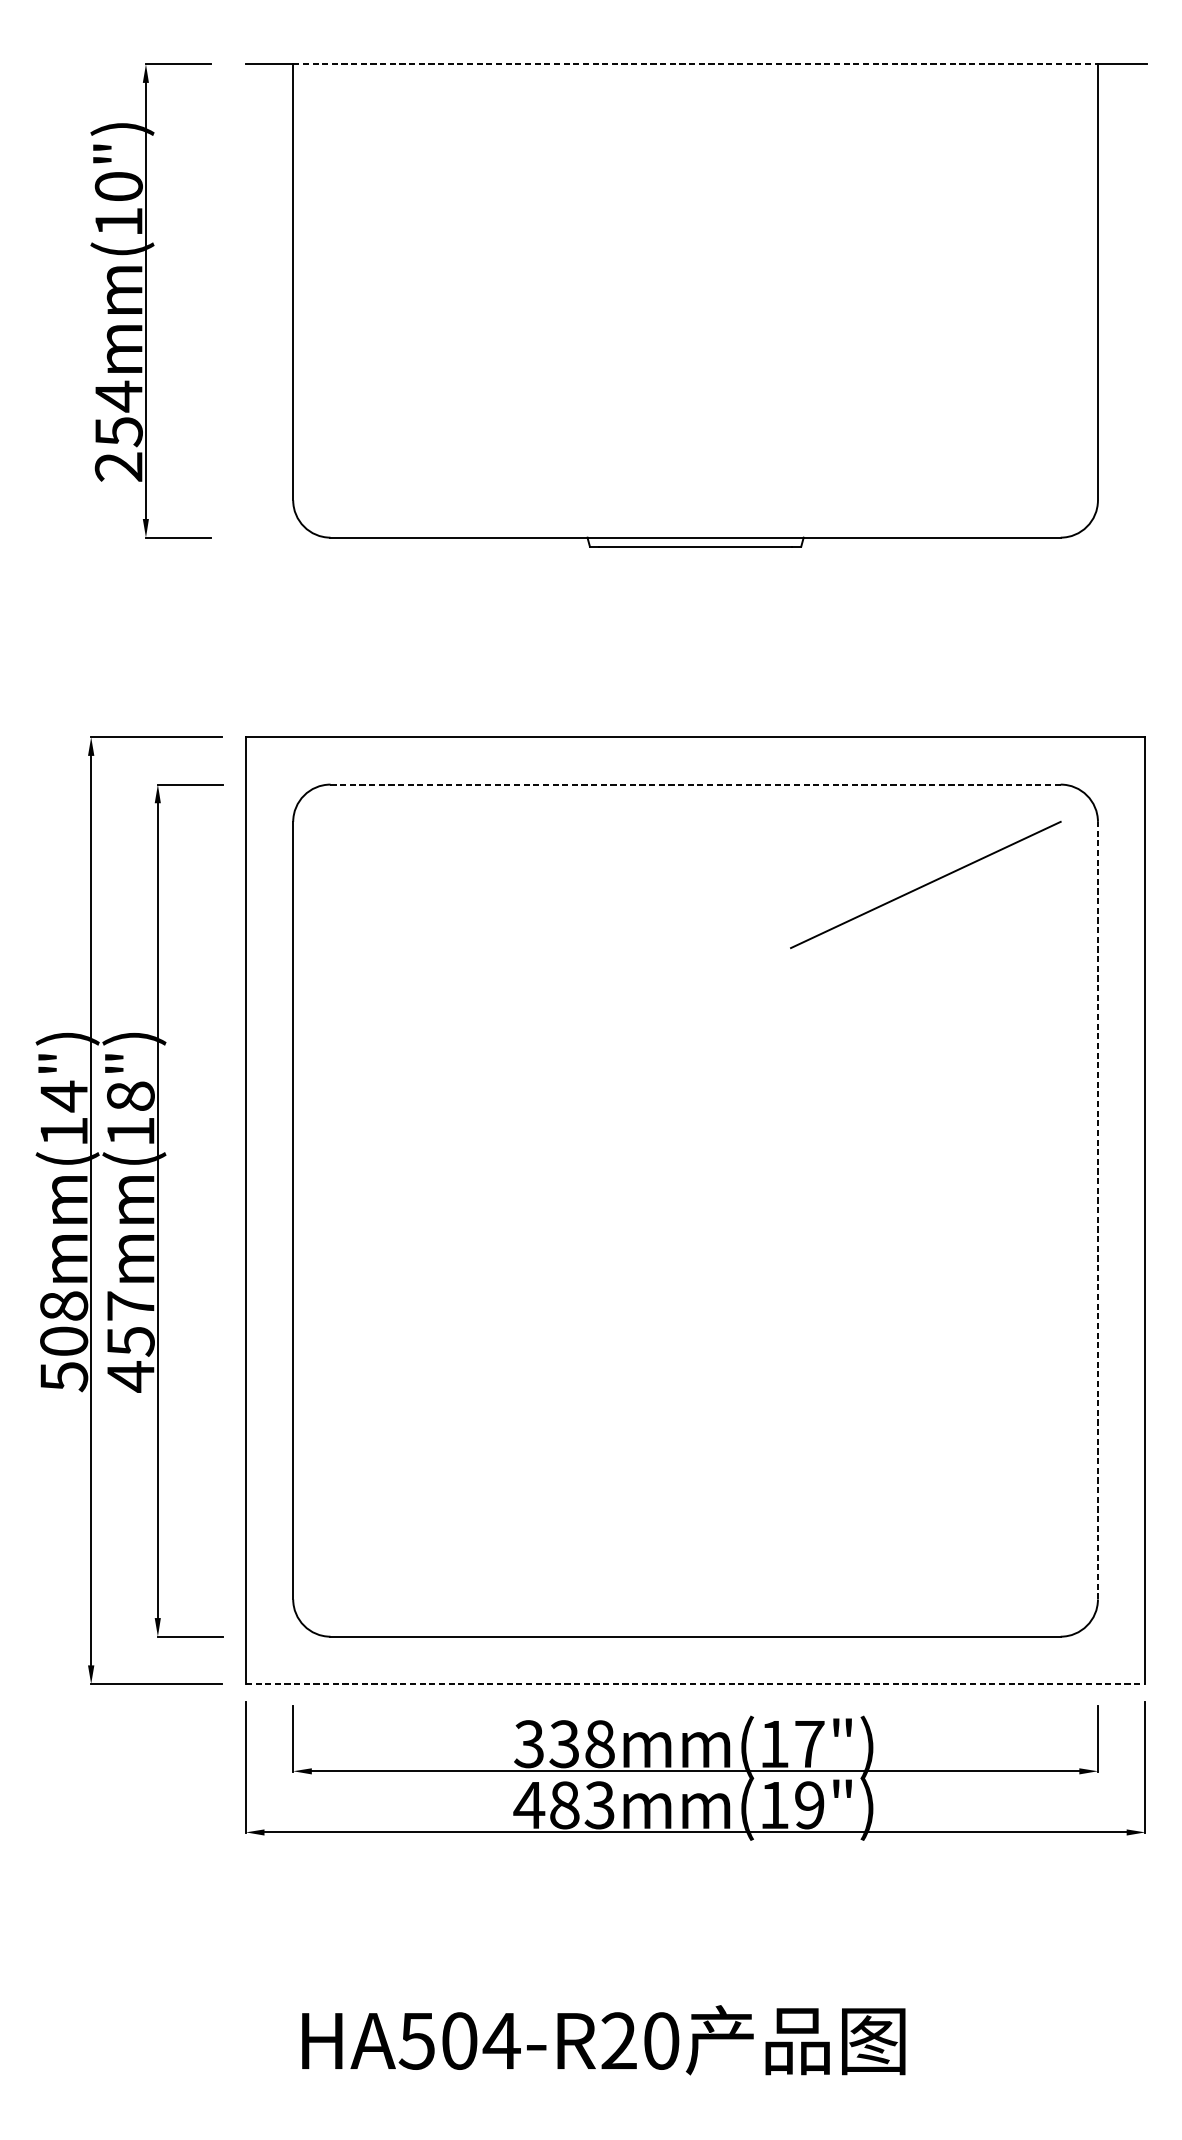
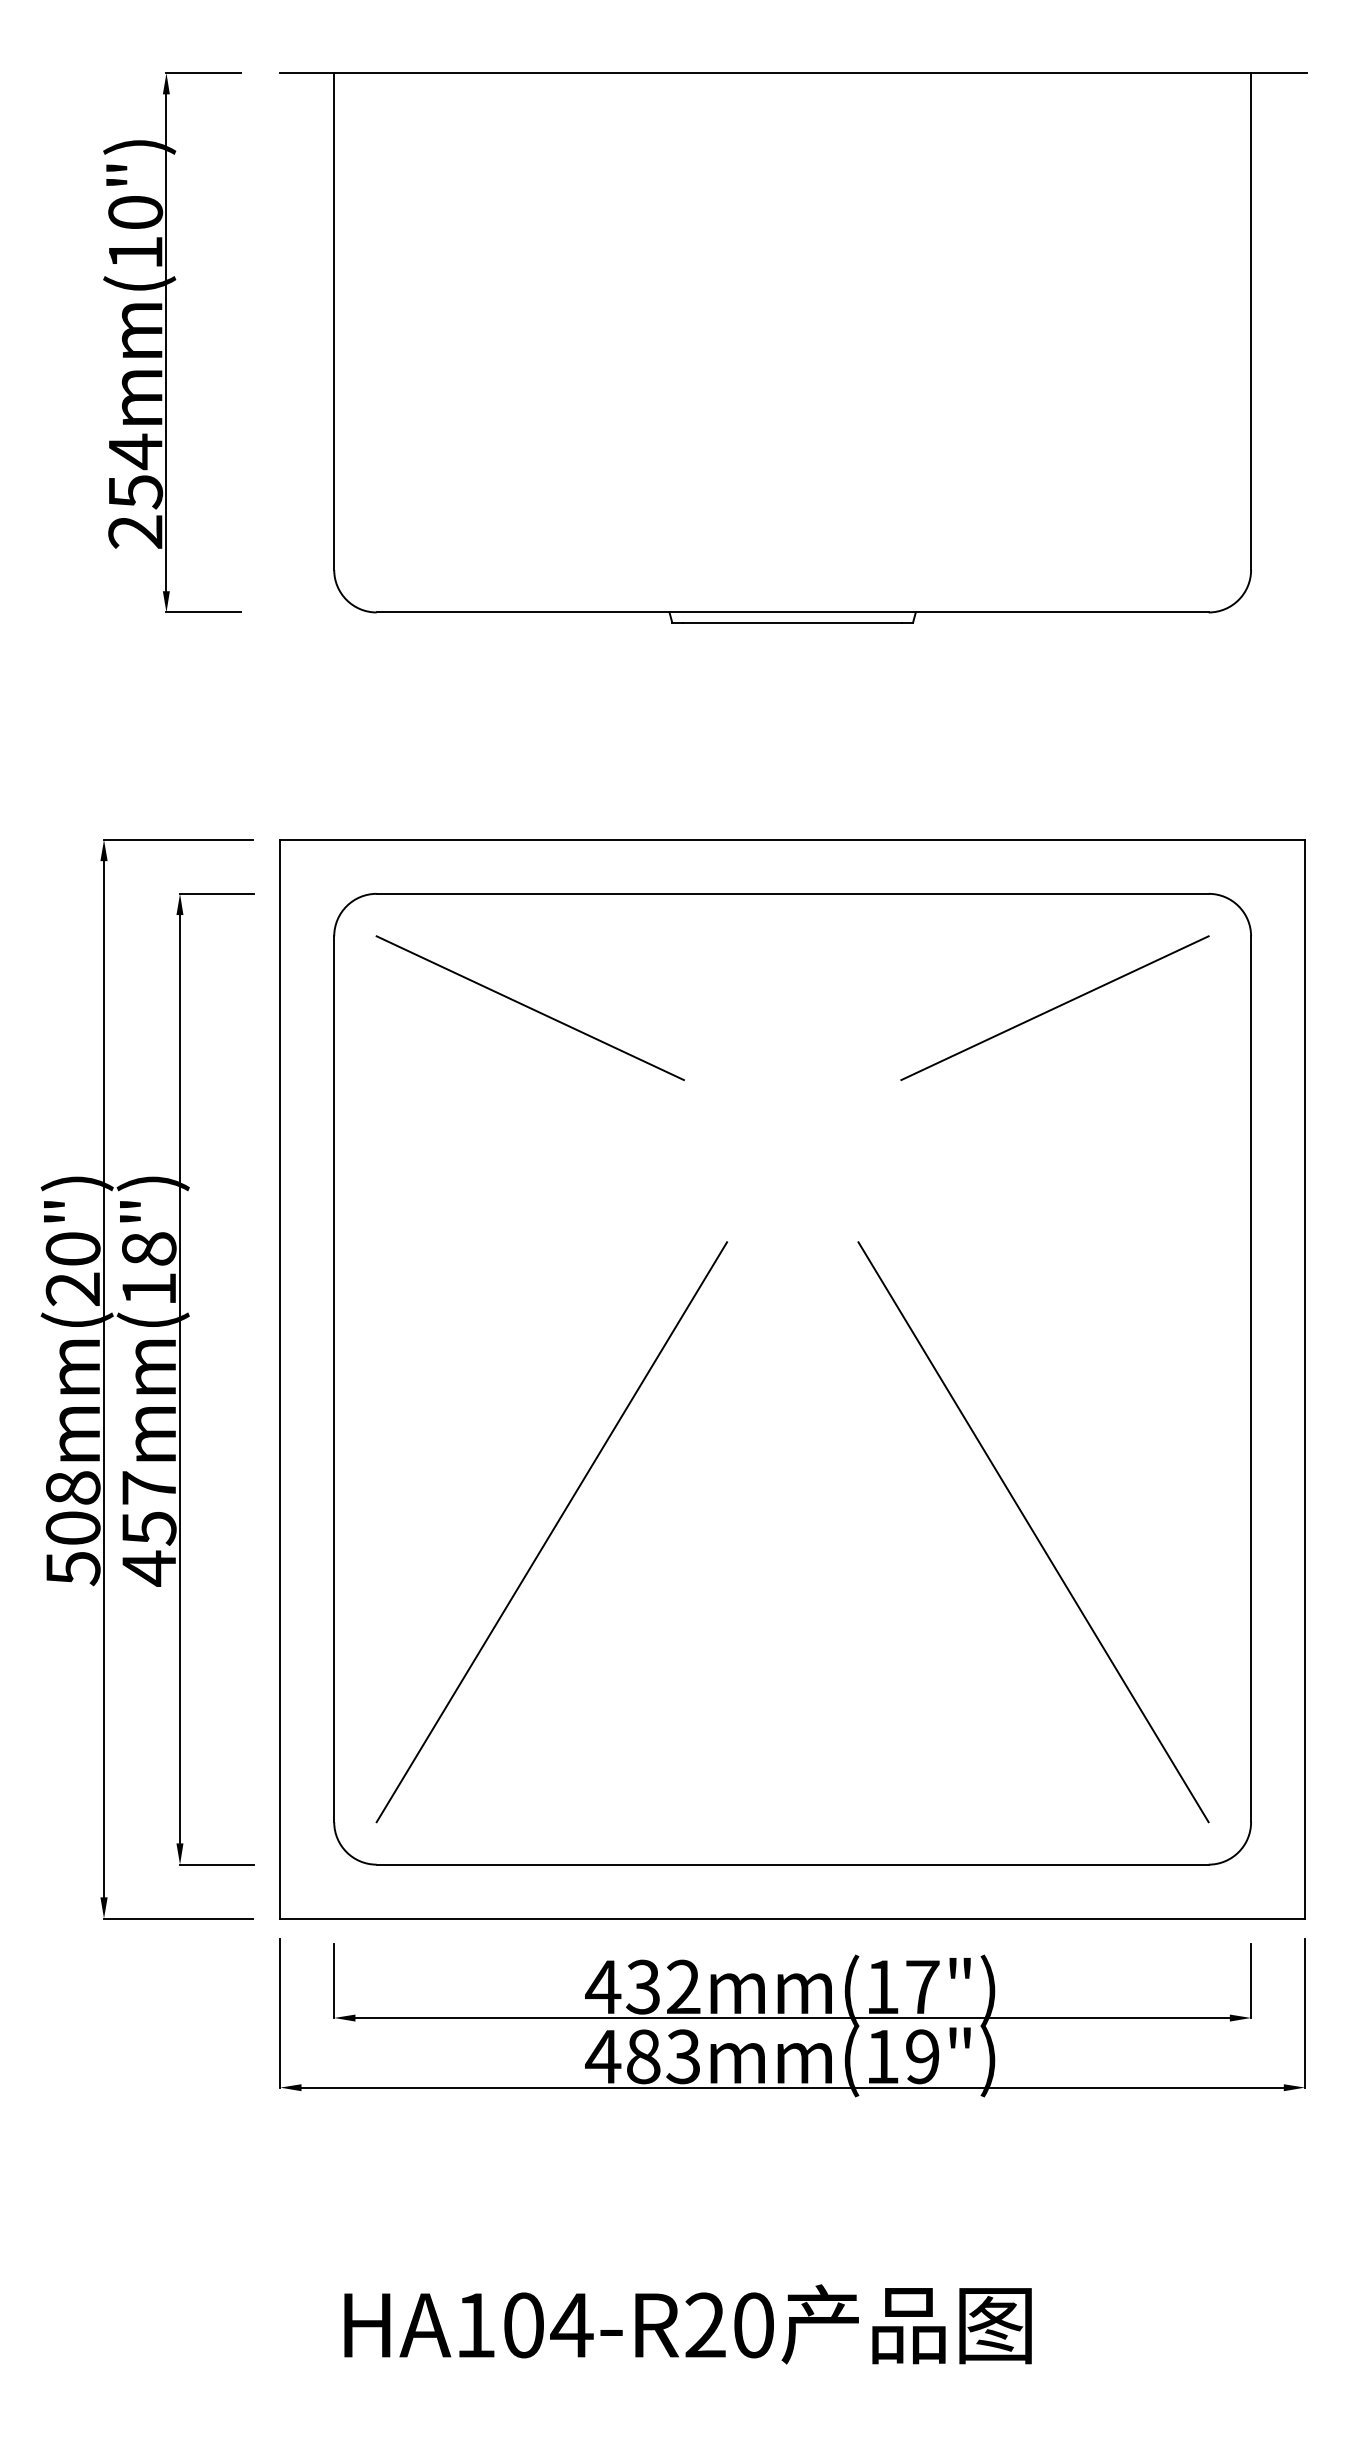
line: (696, 64) -> (793, 73), dashed -> solid
line: (695, 784) -> (792, 893), dashed -> solid
line: (464, 885) -> (529, 1008), added
text: (63, 1113) -> (72, 1268), 508mm(14") -> 508mm(20")
line: (1098, 1210) -> (1251, 1379), dashed -> solid
line: (483, 1345) -> (551, 1532), added
line: (906, 1345) -> (1033, 1532), added
line: (696, 1683) -> (793, 1918), dashed -> solid
text: (563, 1743) -> (642, 1986), 338mm(17") -> 432mm(17")
text: (416, 2041) -> (474, 2325), HA504-R20 -> HA104-R20

